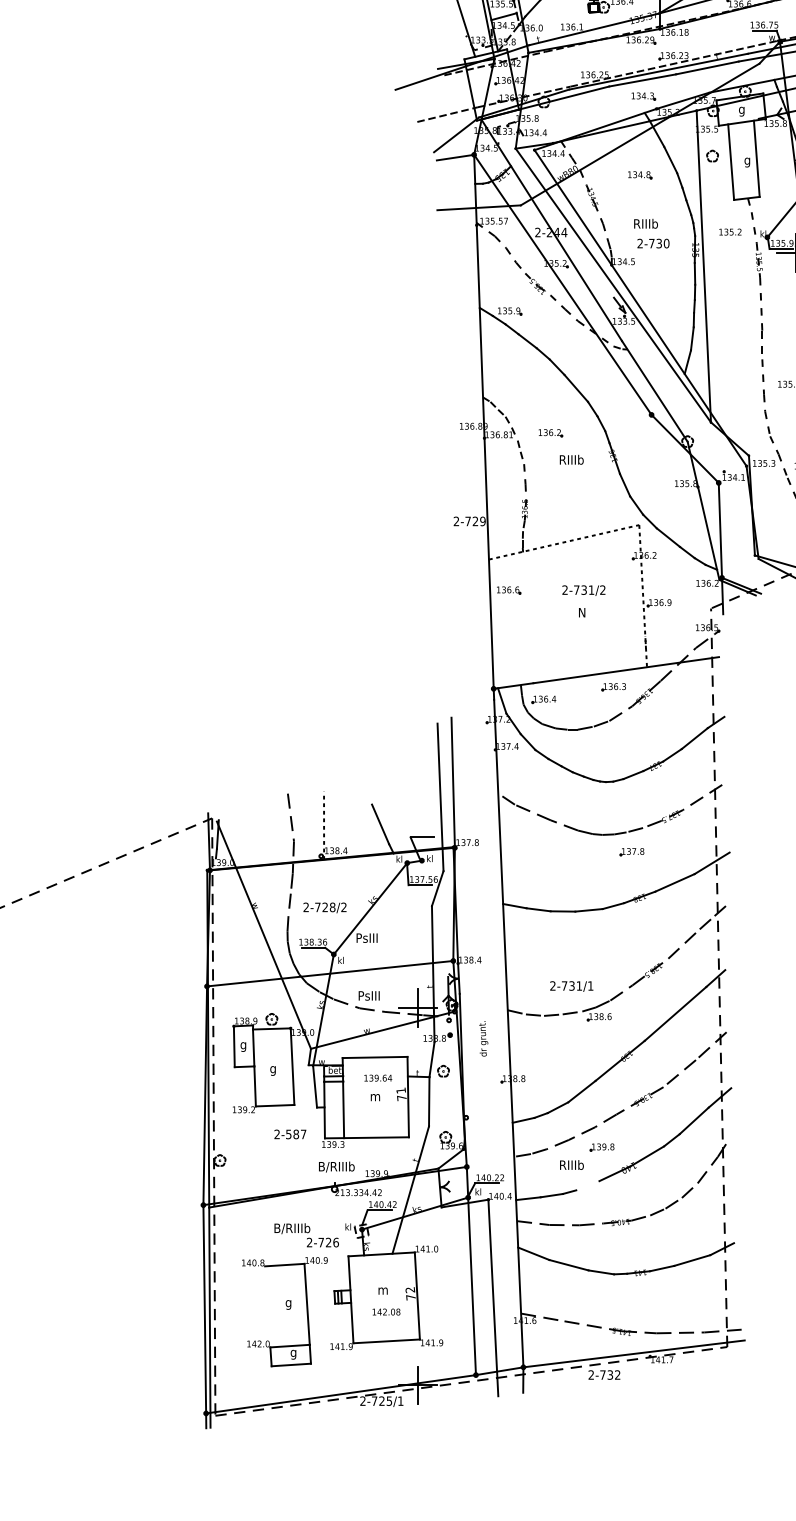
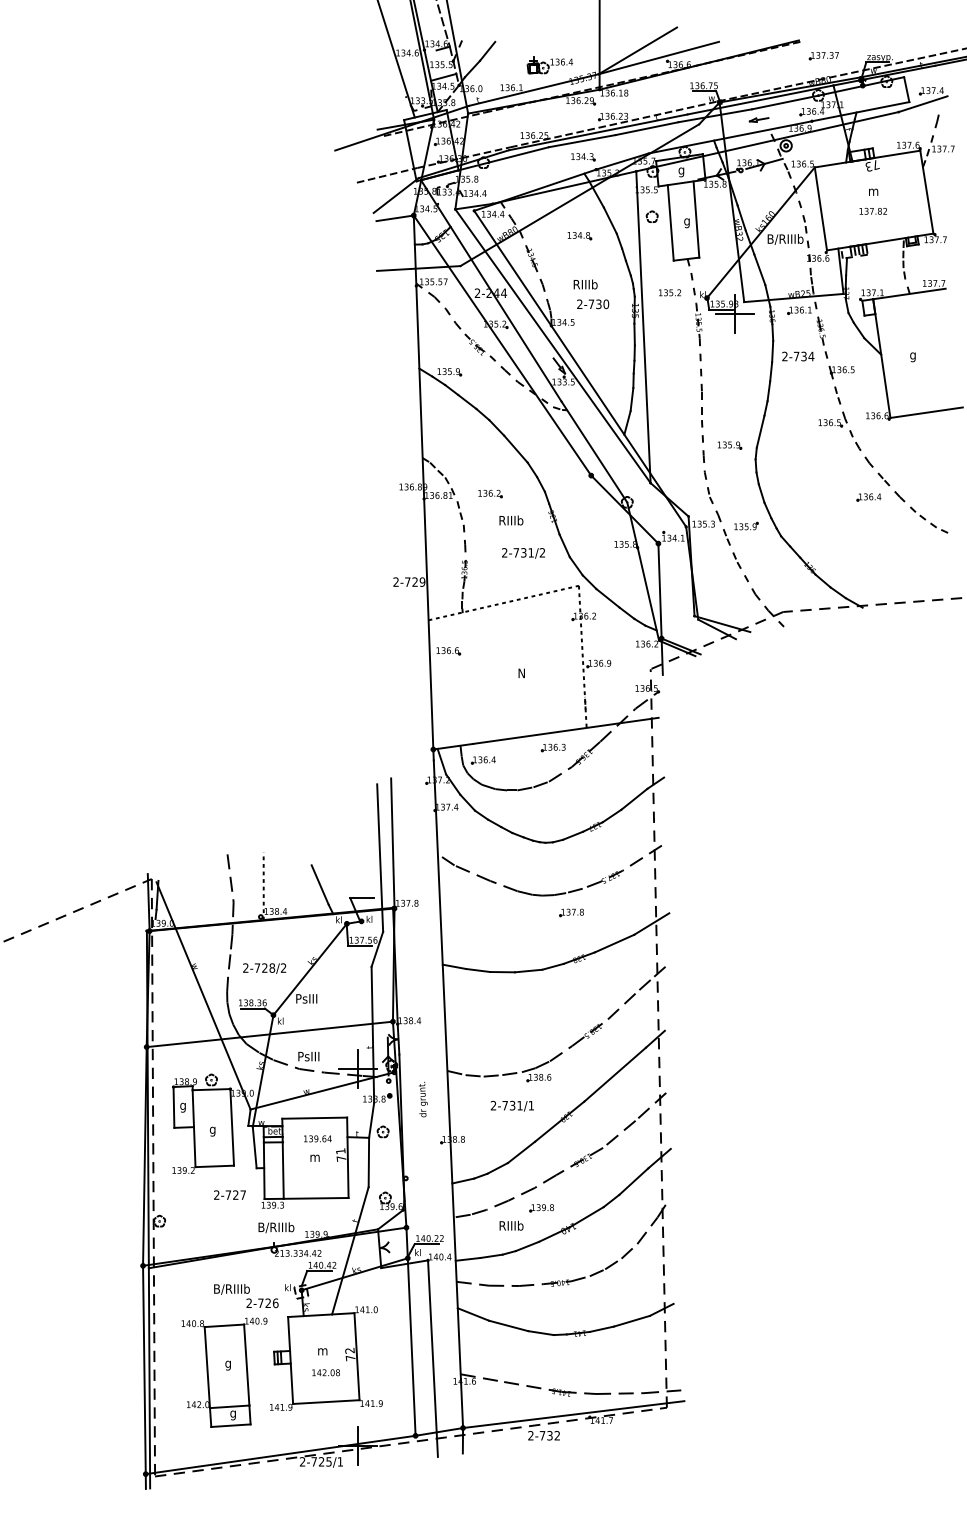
text: (583, 590) -> (523, 553), moved
text: (570, 985) -> (511, 1105), moved
text: (291, 1133) -> (231, 1194), 2-587 -> 2-727
line: (587, 1185) -> (527, 1246), added
line: (267, 1306) -> (207, 1367), added

